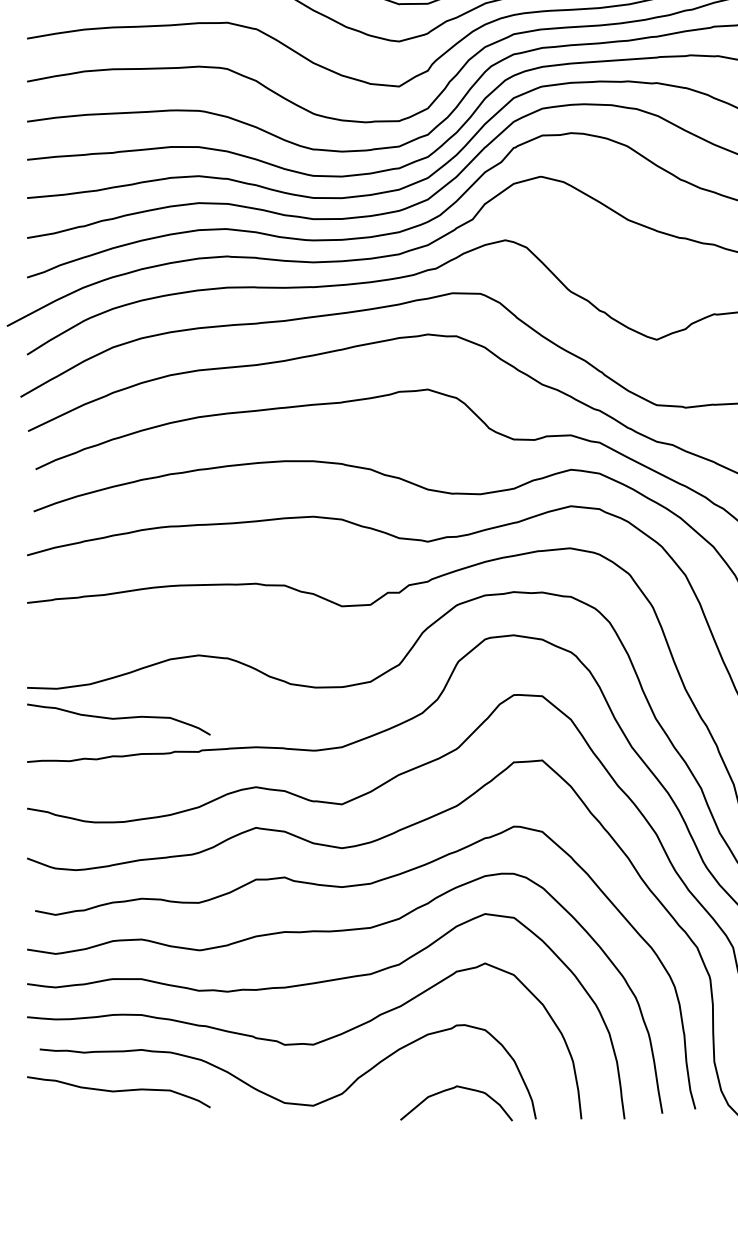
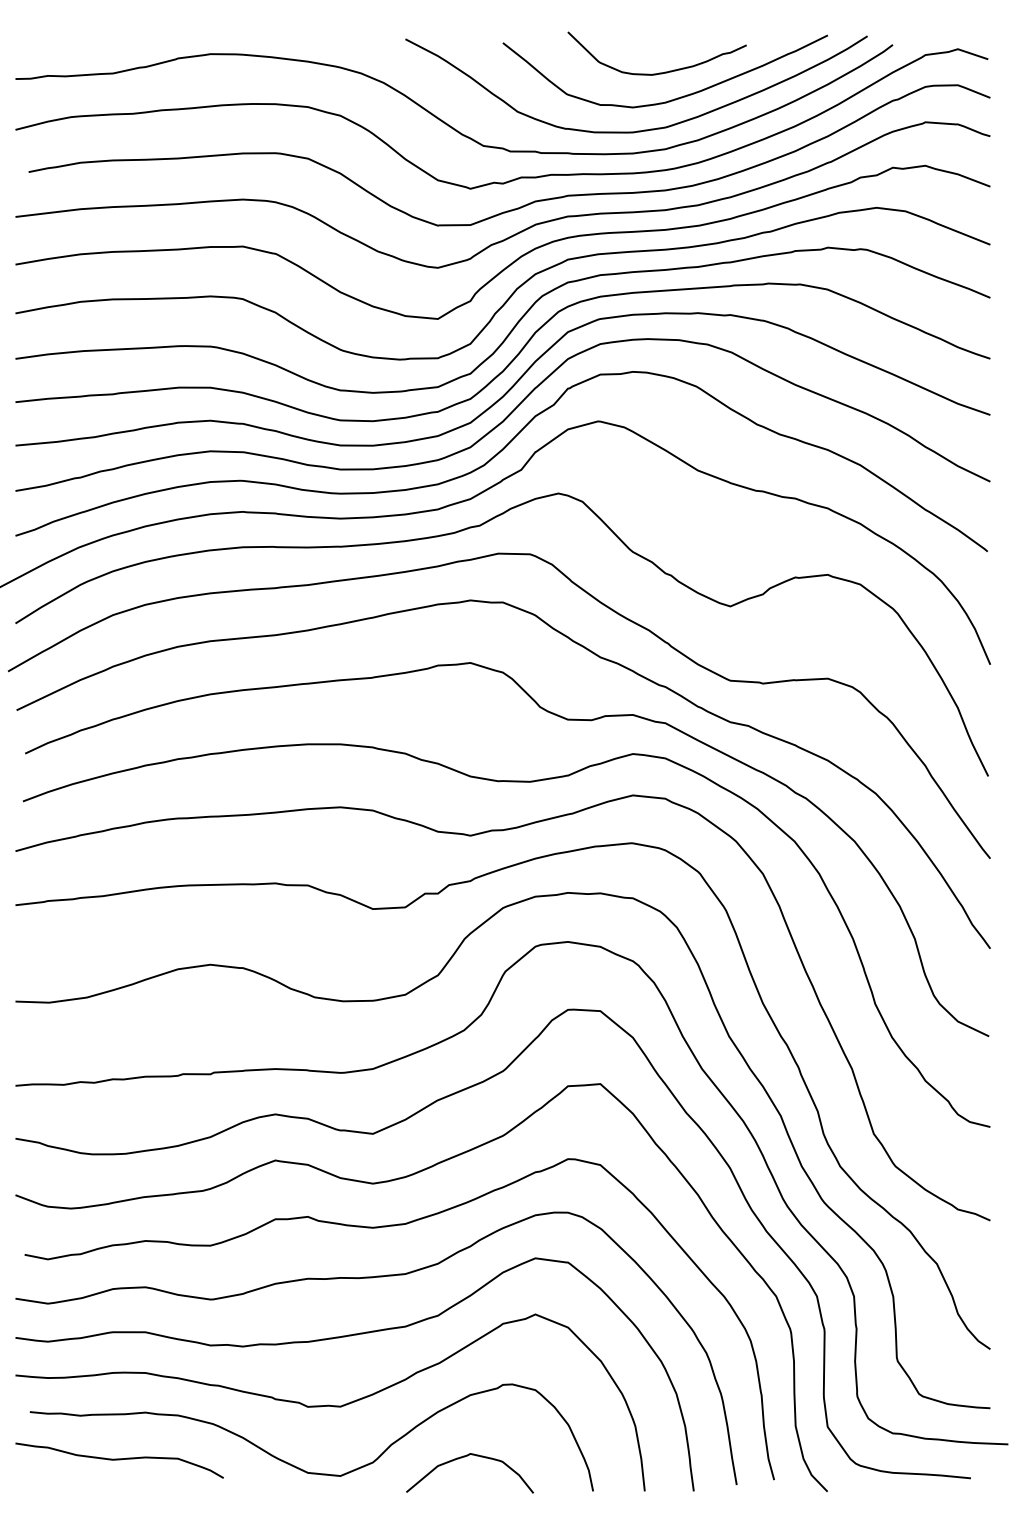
curve: (118, 719) -> (119, 1037), removed
curve: (452, 1089) -> (465, 1457), moved

